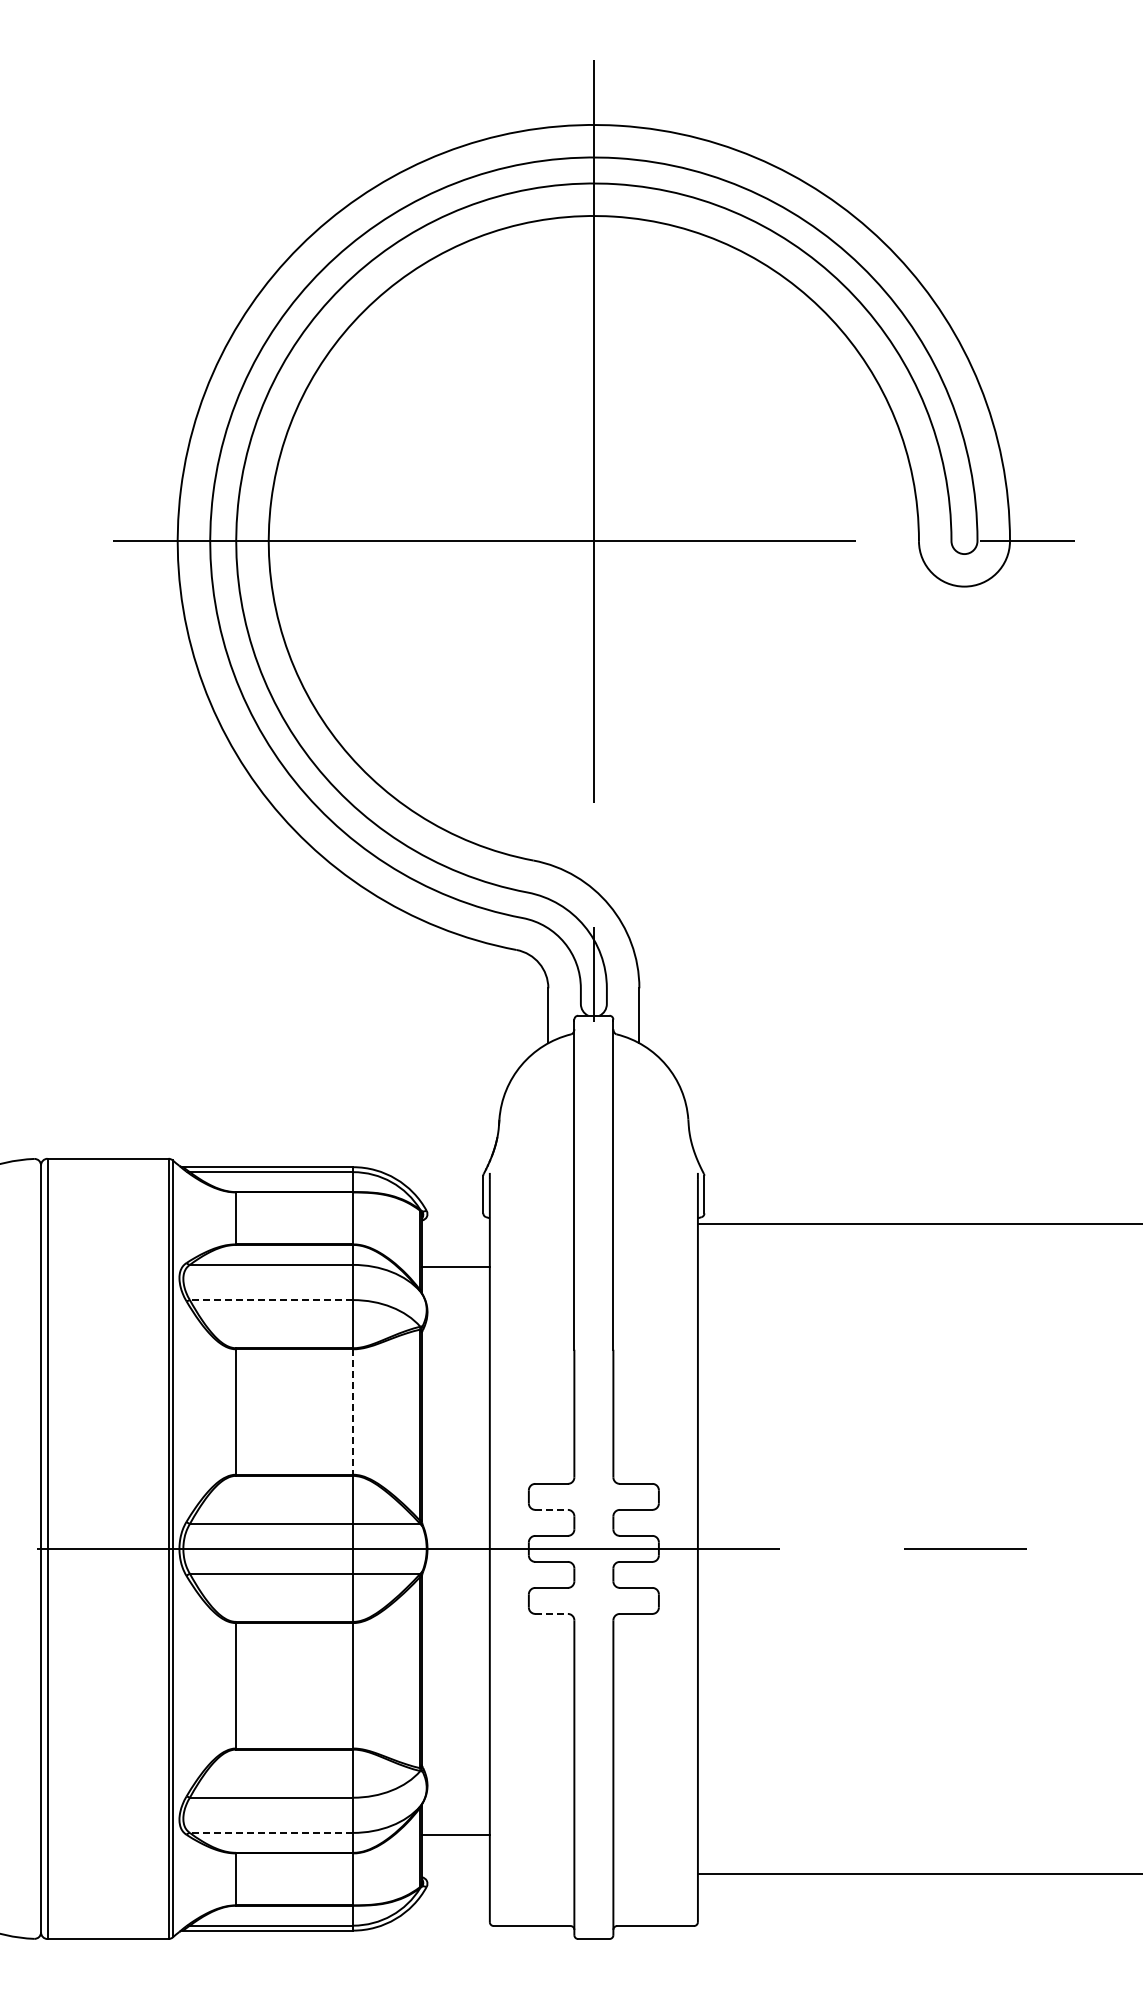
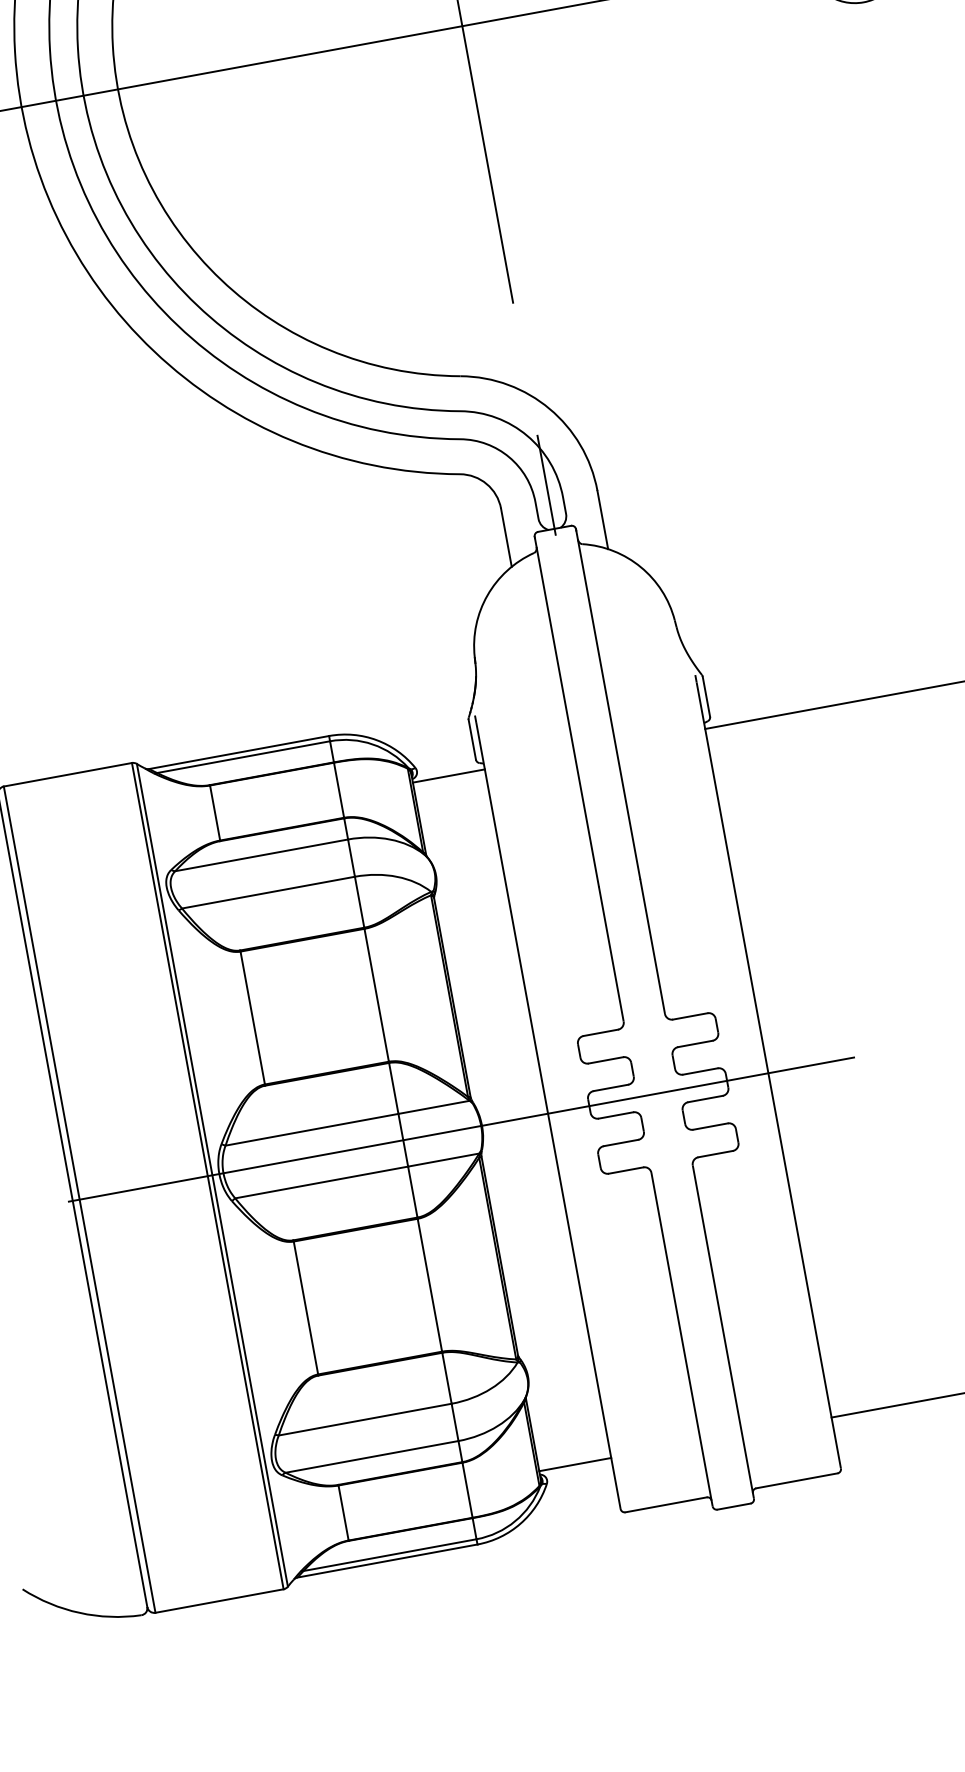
line: (455, 1266) -> (448, 775), moved
line: (271, 1300) -> (268, 893), dashed -> solid
line: (353, 1412) -> (377, 995), dashed -> solid
line: (552, 1509) -> (606, 1059), dashed -> solid
line: (552, 1613) -> (626, 1169), dashed -> solid
line: (271, 1832) -> (371, 1456), dashed -> solid
line: (455, 1835) -> (574, 1465), moved

